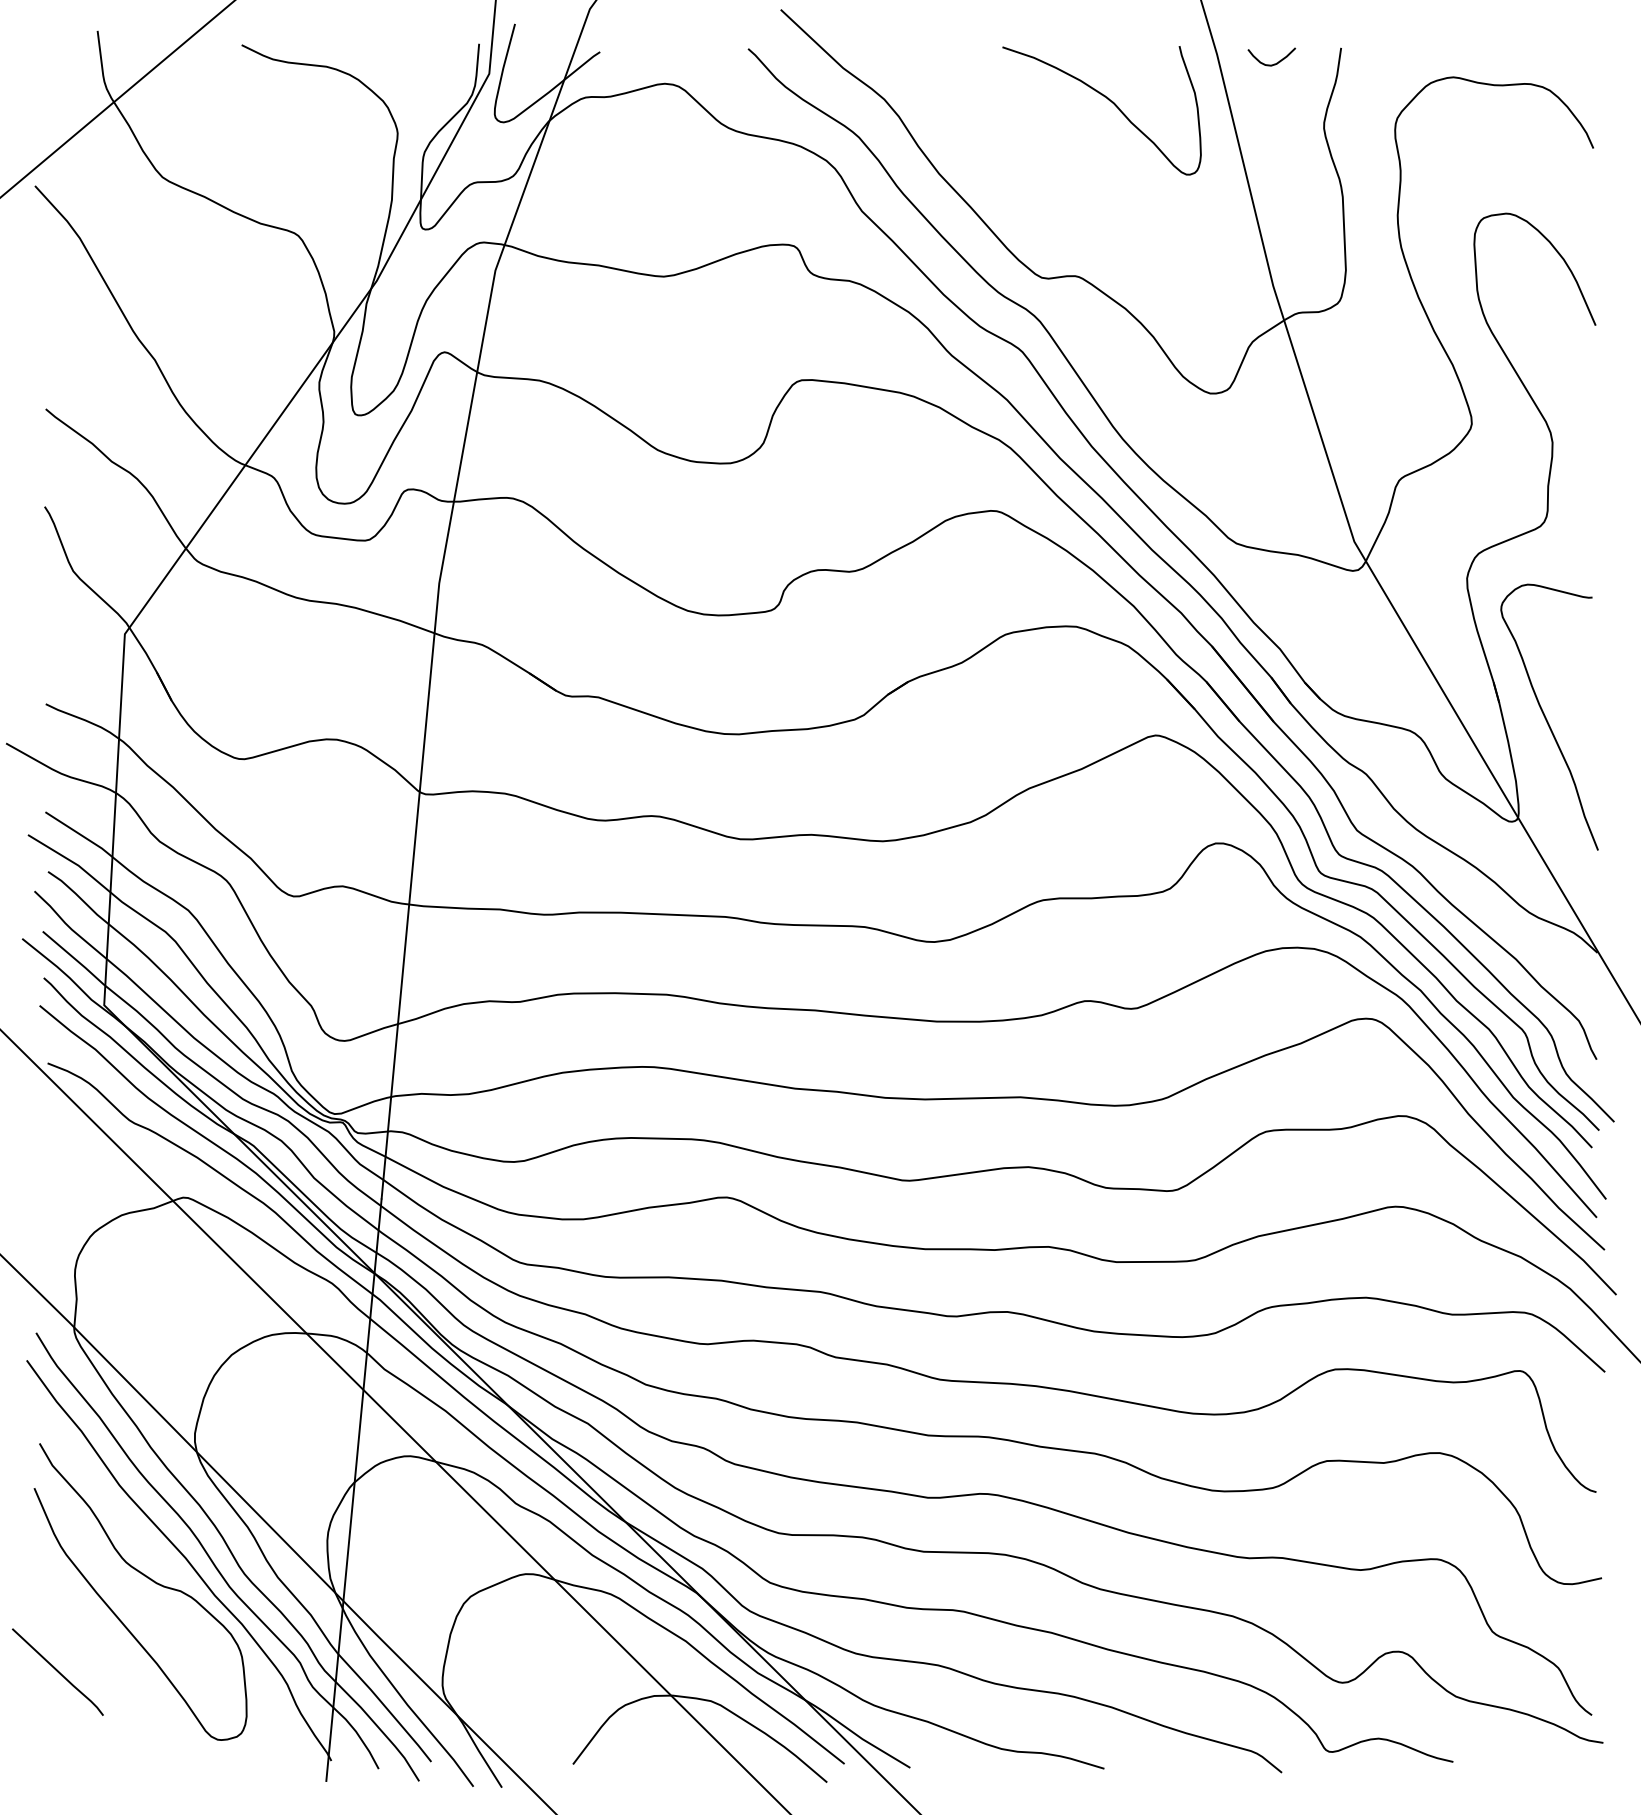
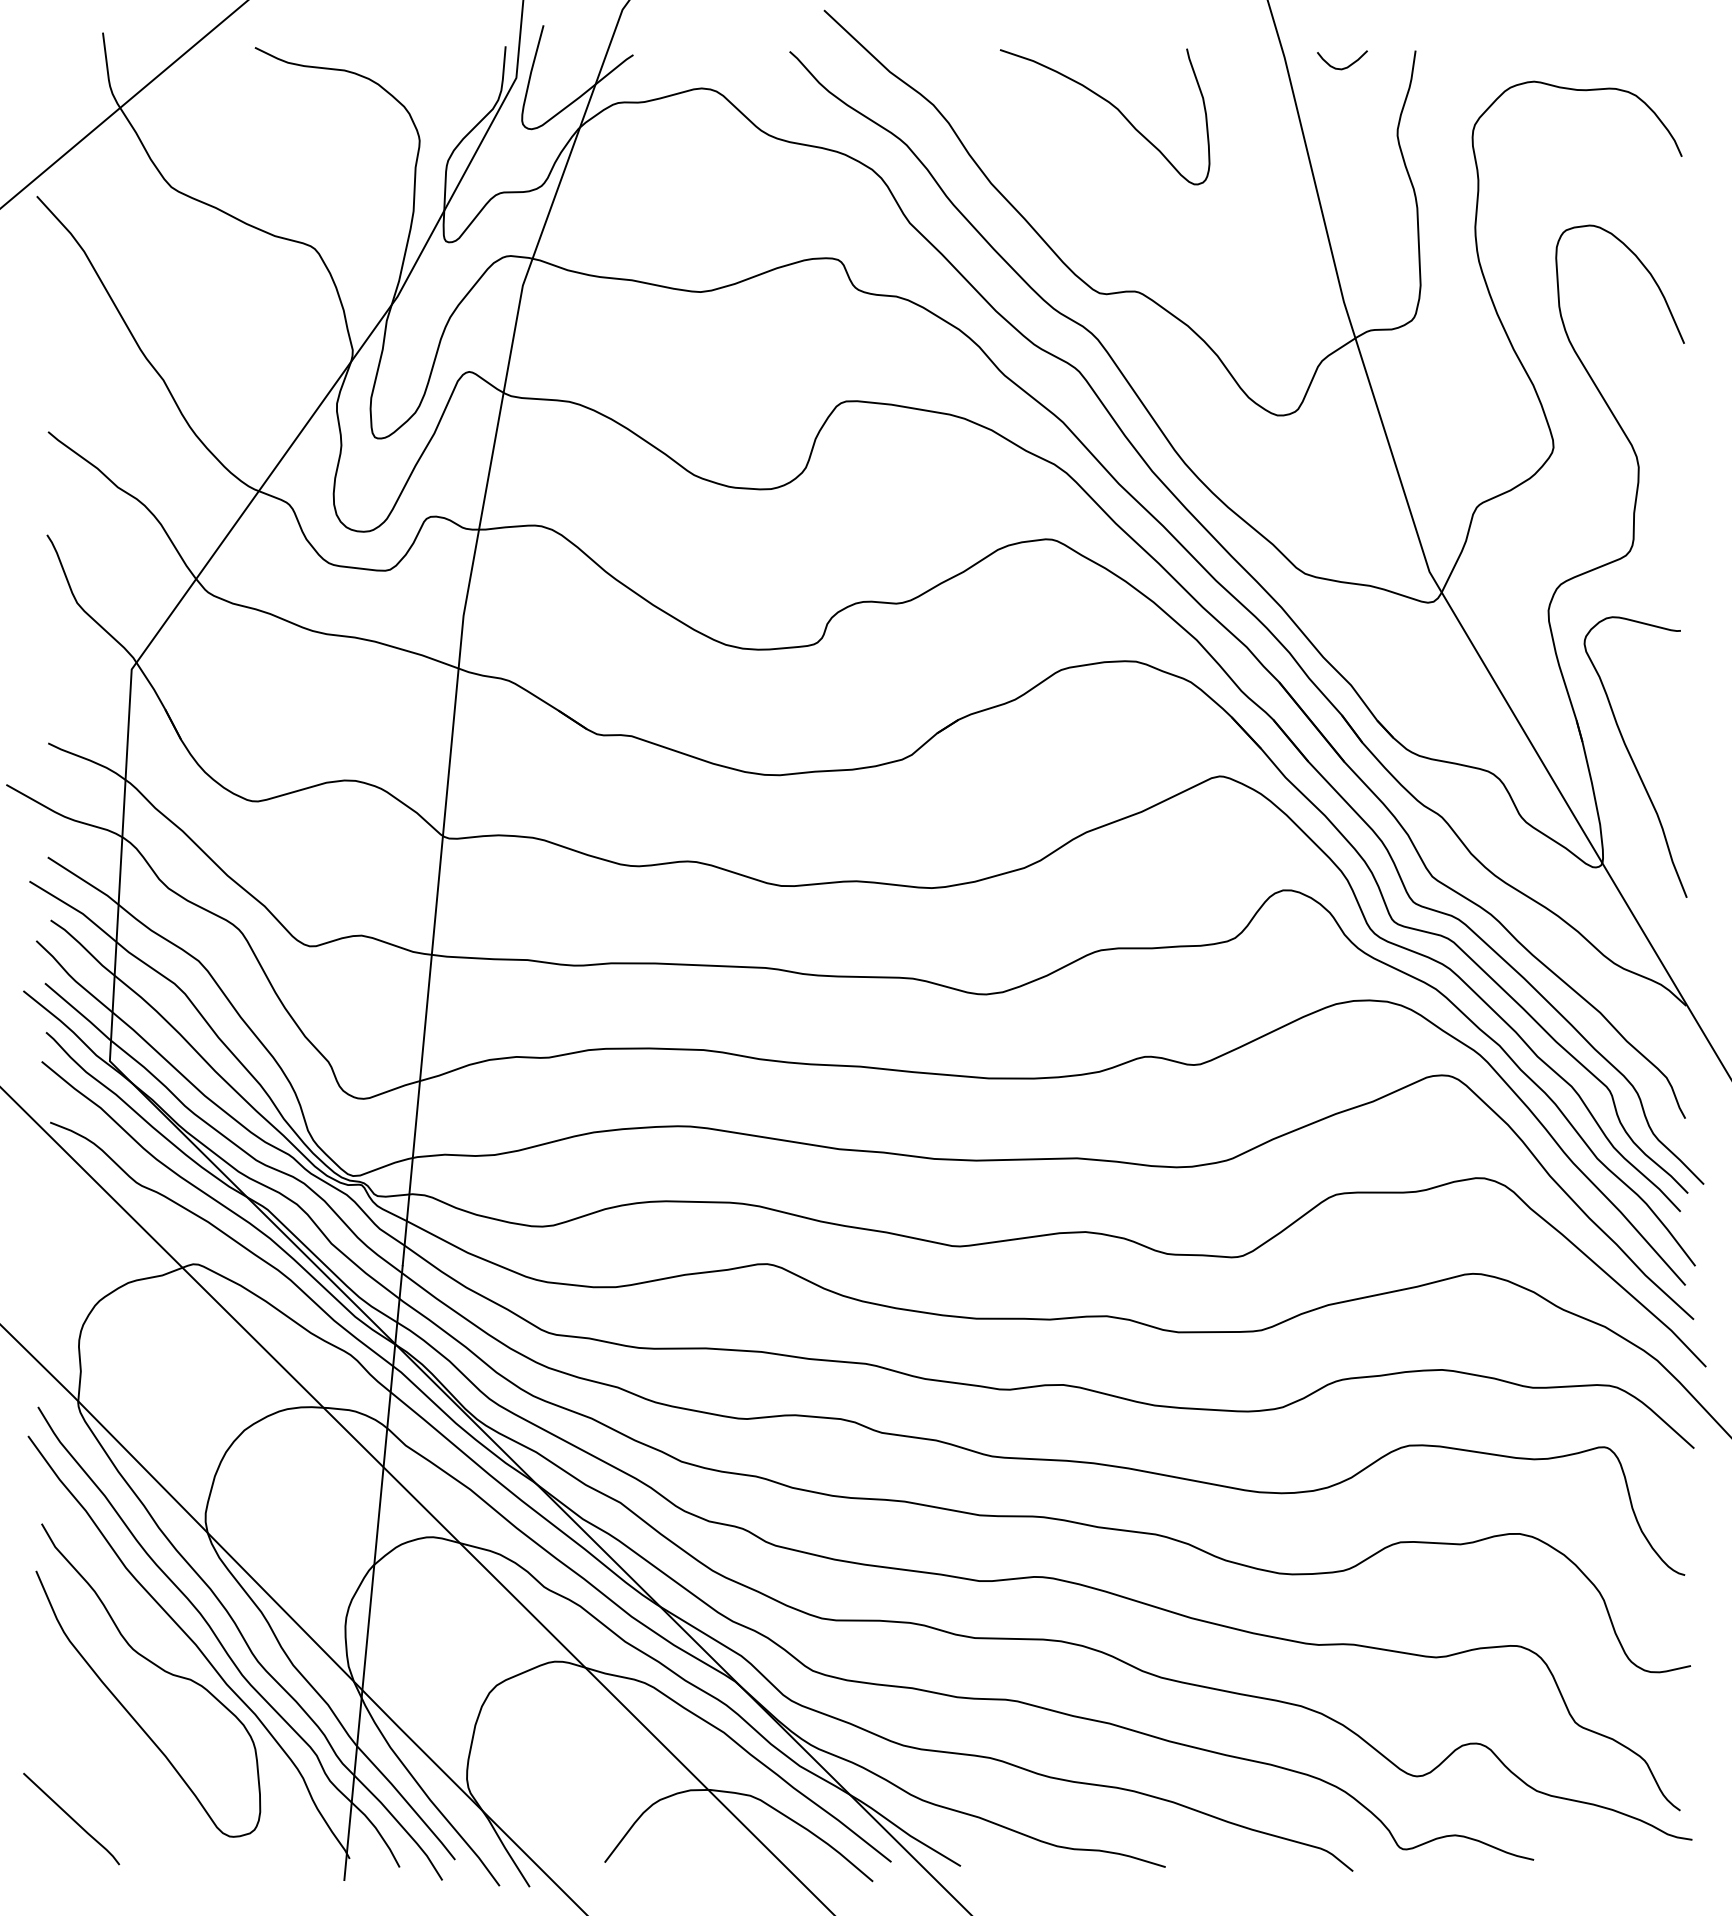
curve: (1109, 101) -> (1113, 107), moved
line: (57, 1671) -> (71, 1818), moved

